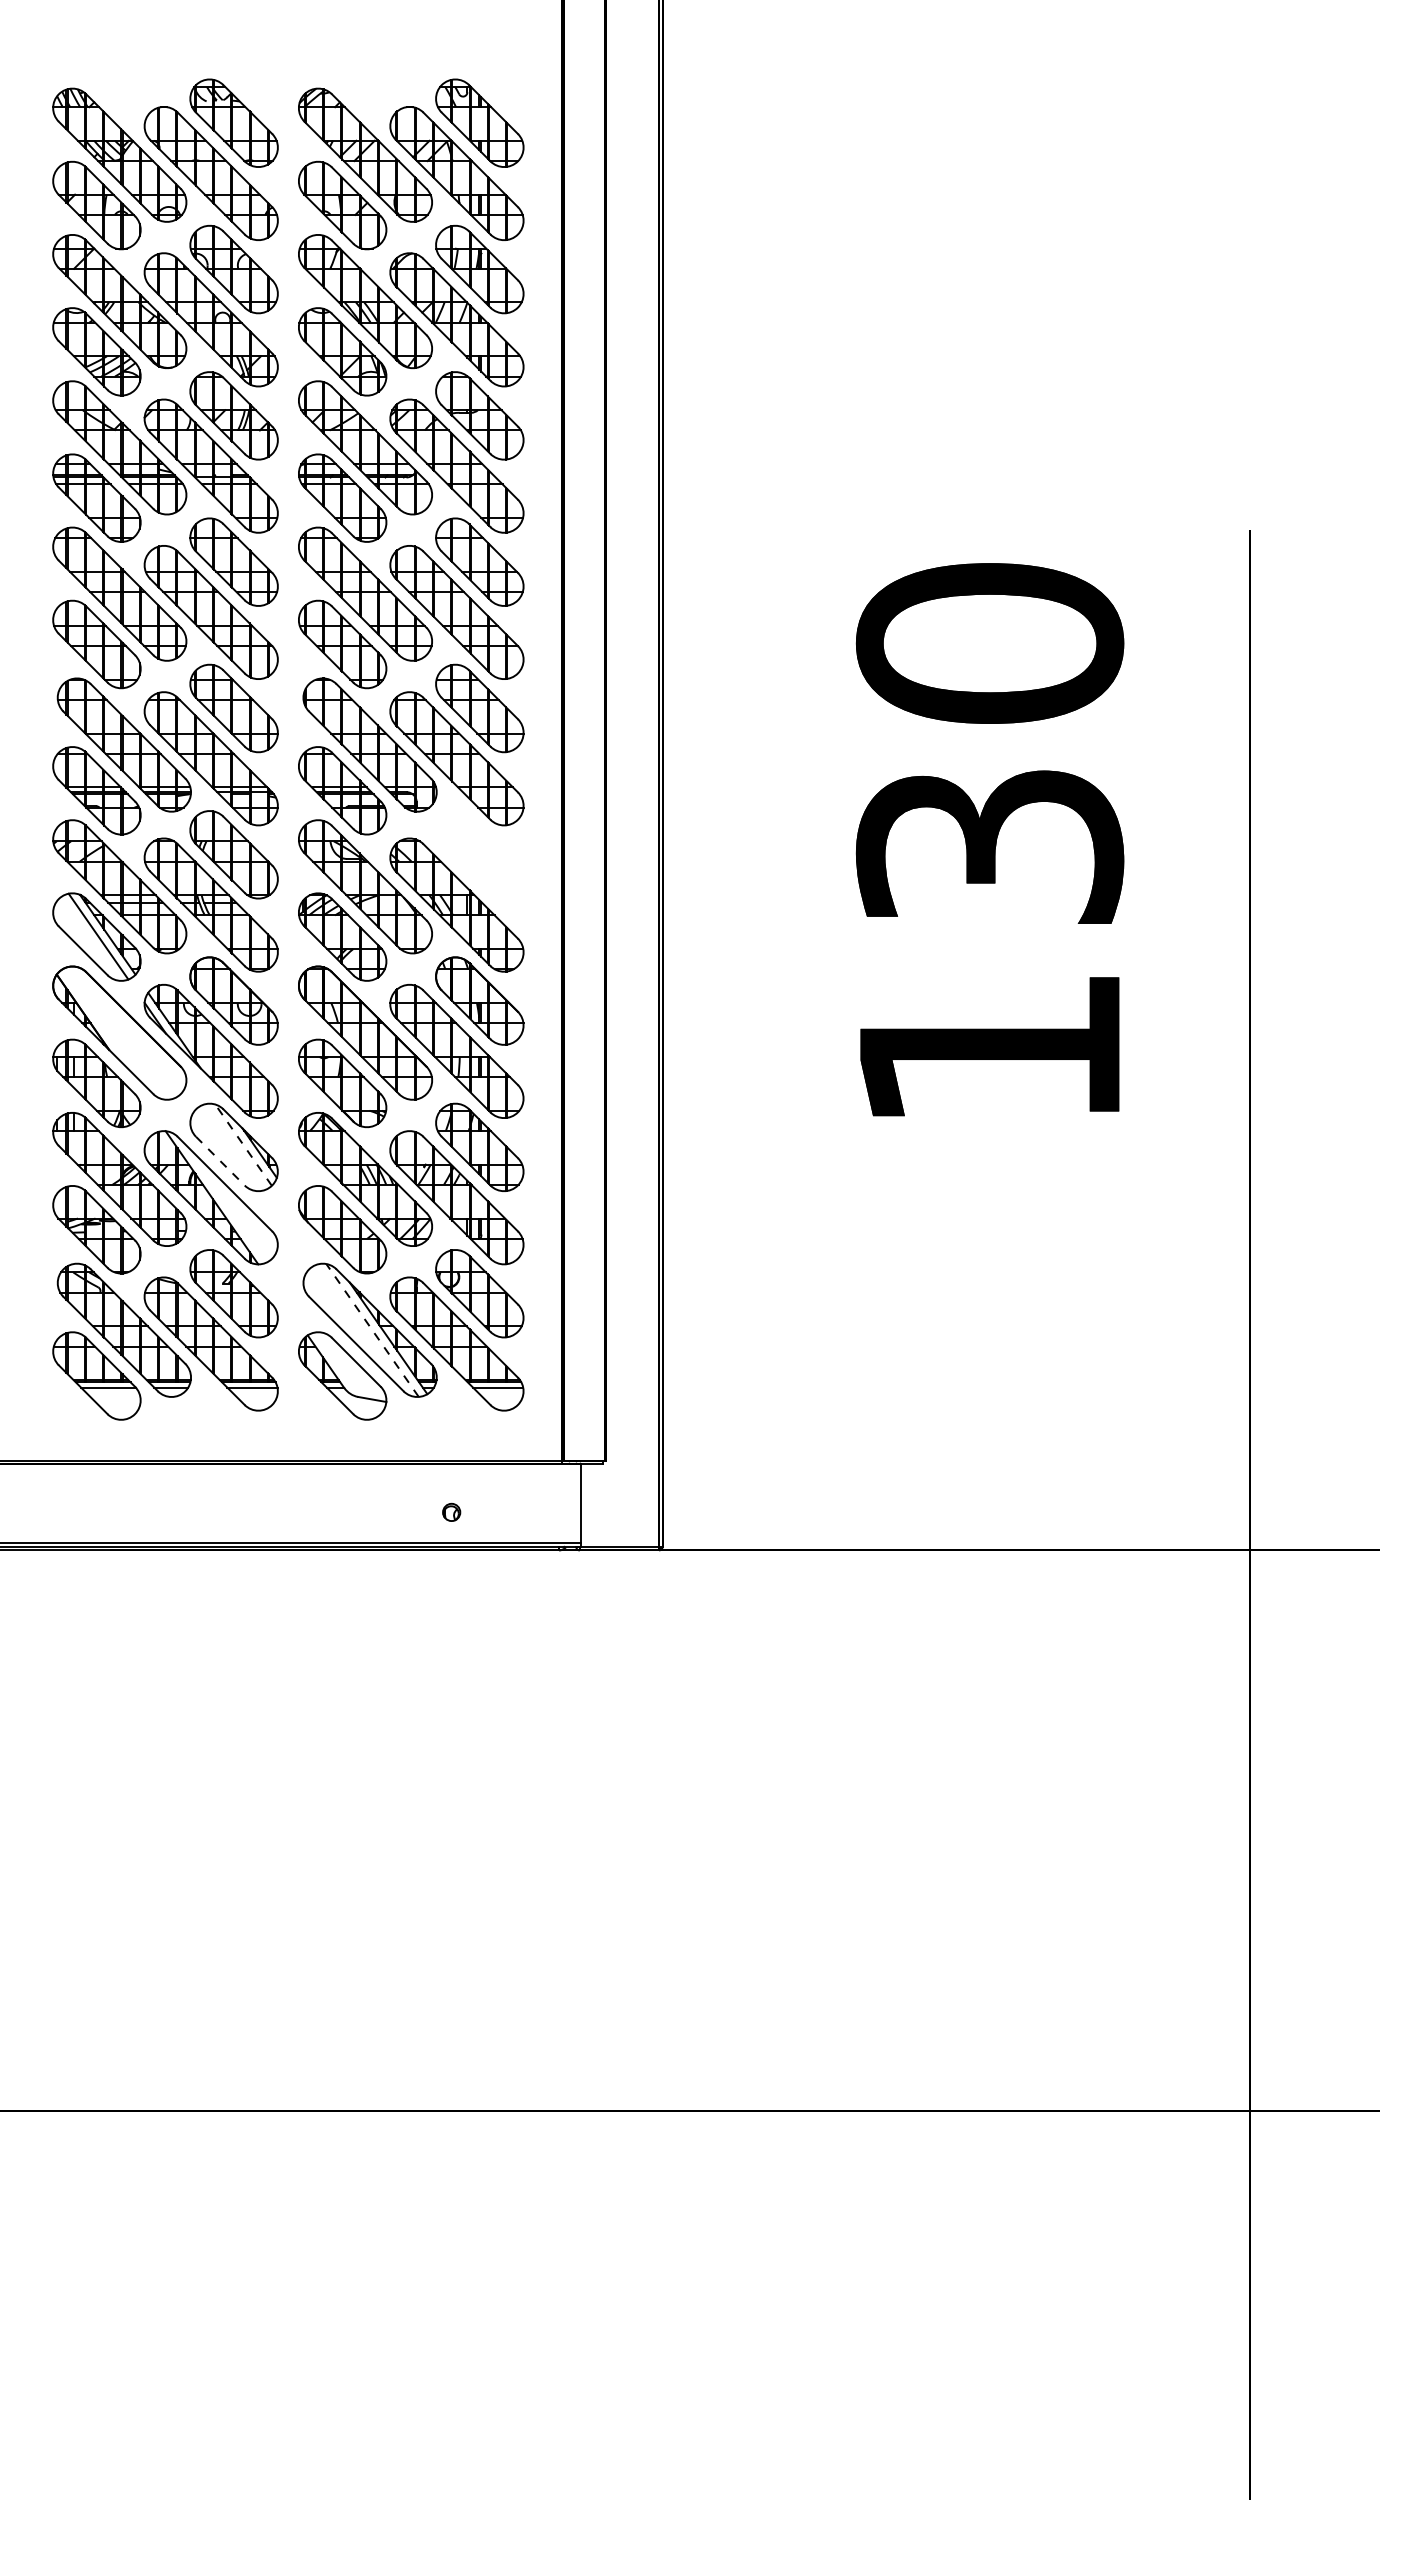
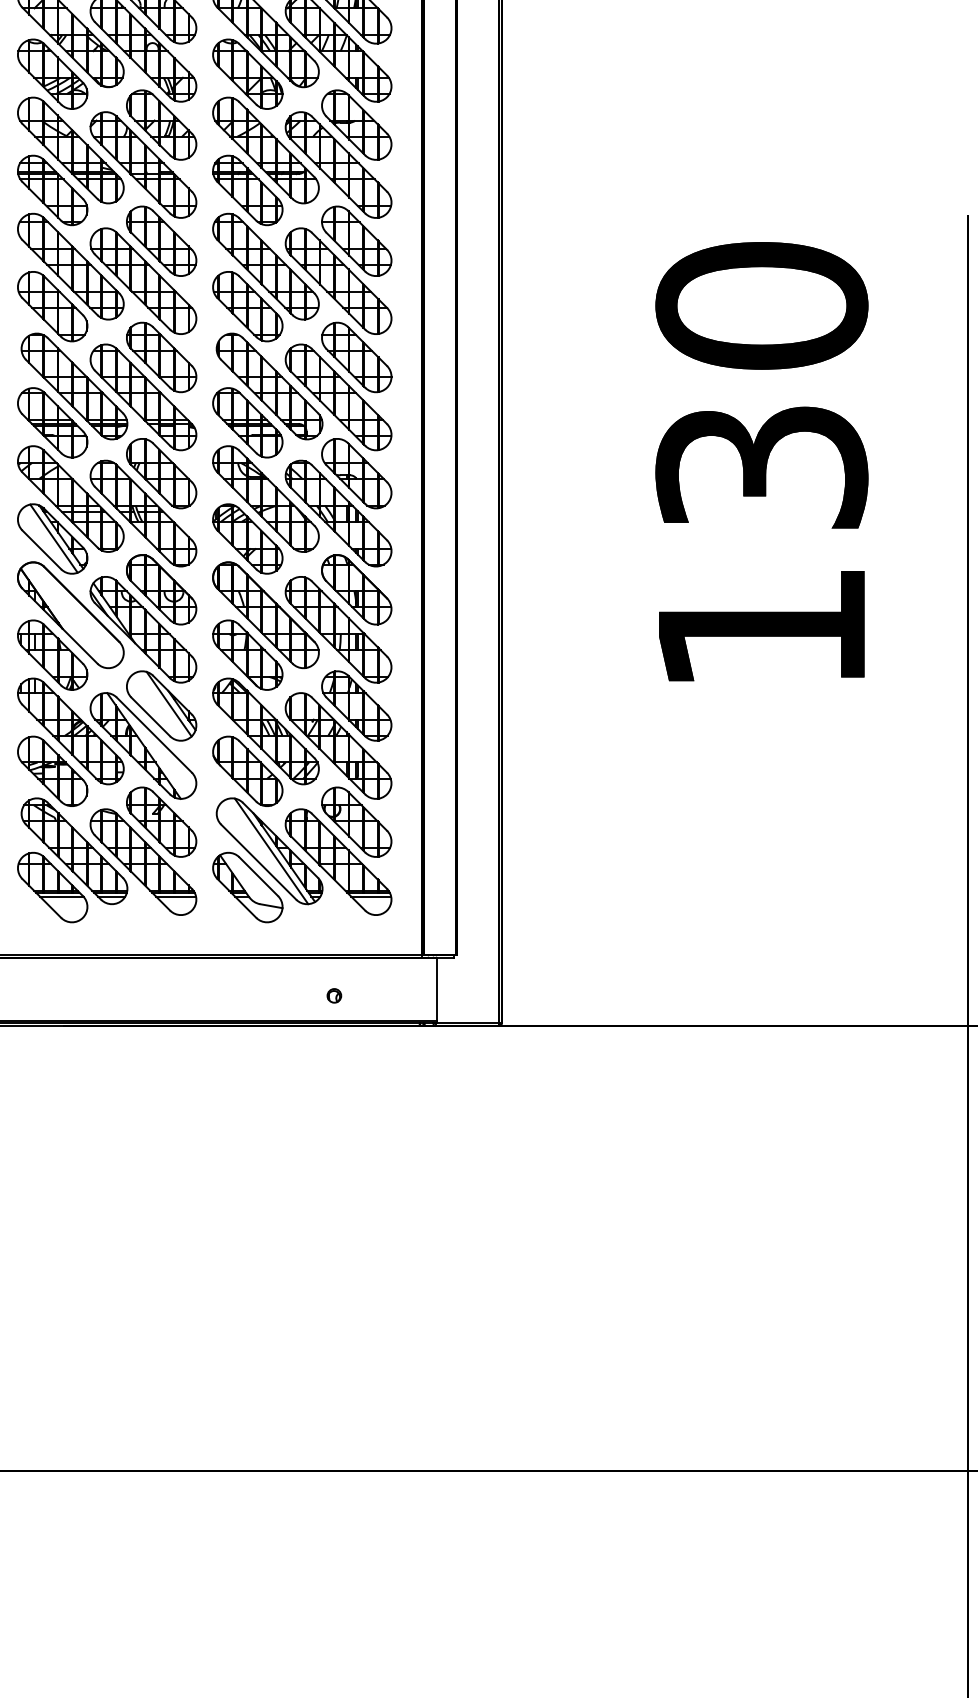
part: (479, 854) -> (356, 473), added
line: (243, 1145) -> (169, 704), dashed -> solid
line: (220, 1161) -> (150, 717), dashed -> solid
line: (372, 1330) -> (271, 851), dashed -> solid

